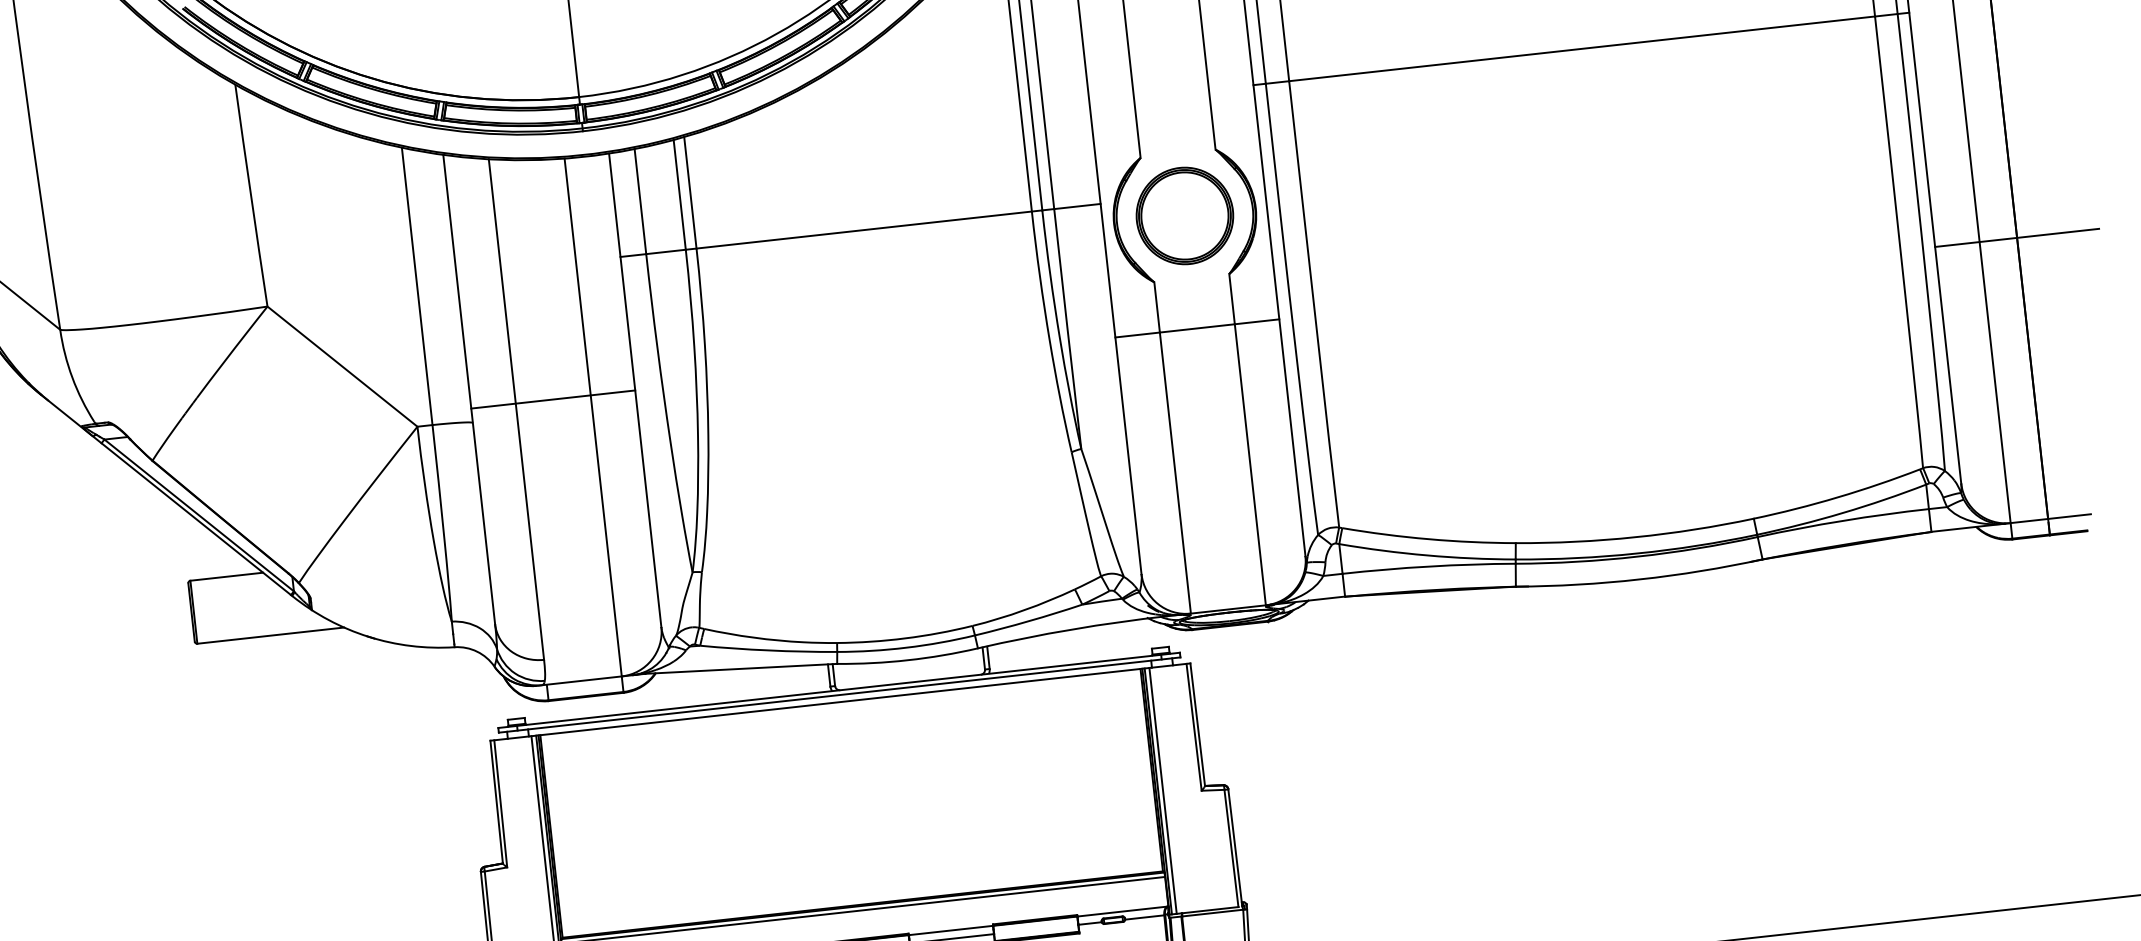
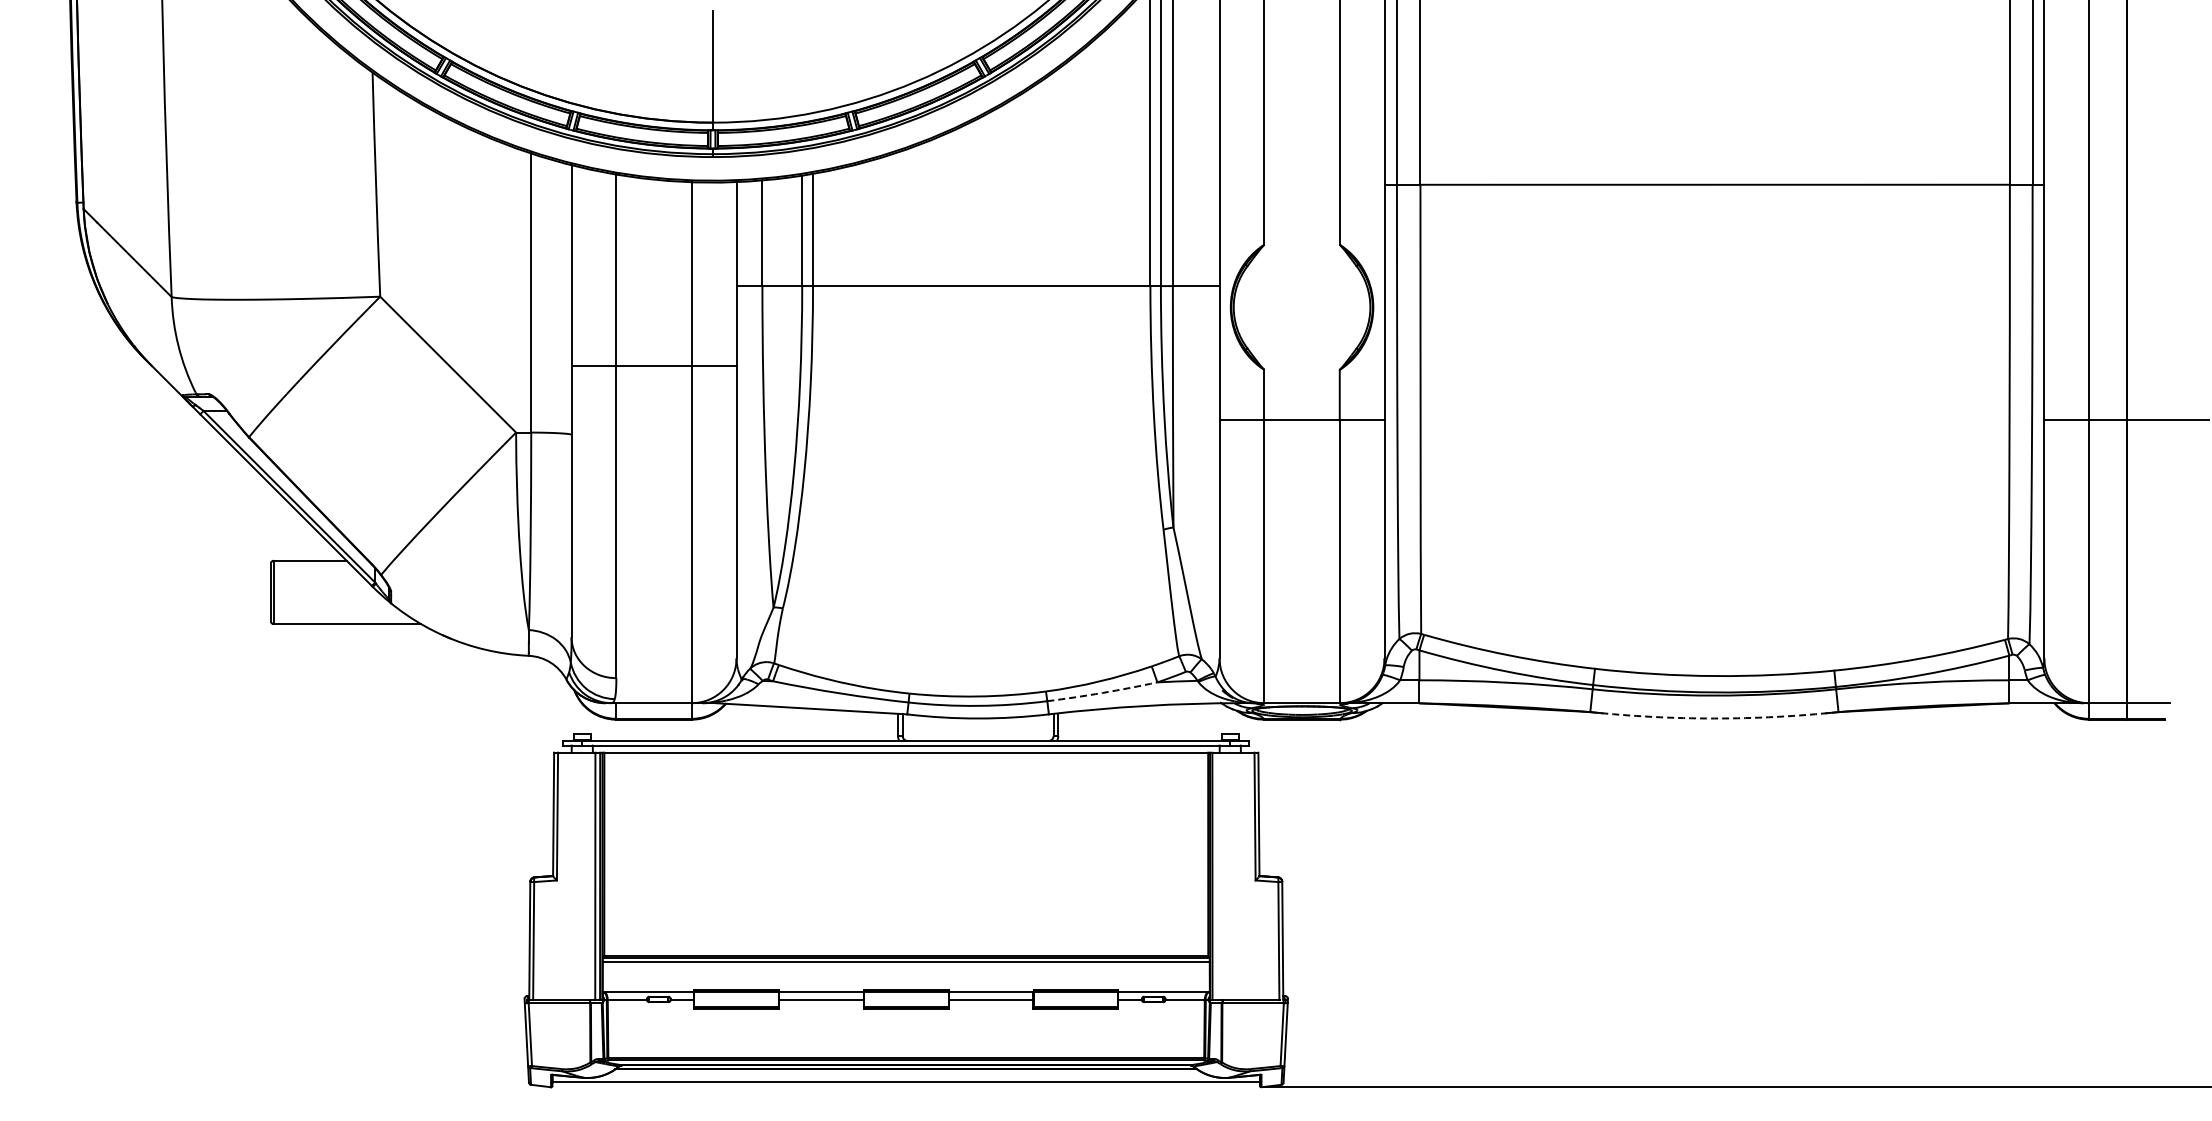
part: (1184, 216) -> (1301, 307), removed
line: (552, 399) -> (653, 366), moved
arc: (1640, 579) -> (1714, 718), solid -> dashed
arc: (1028, 620) -> (1102, 692), solid -> dashed
line: (1163, 791) -> (1217, 876), removed

